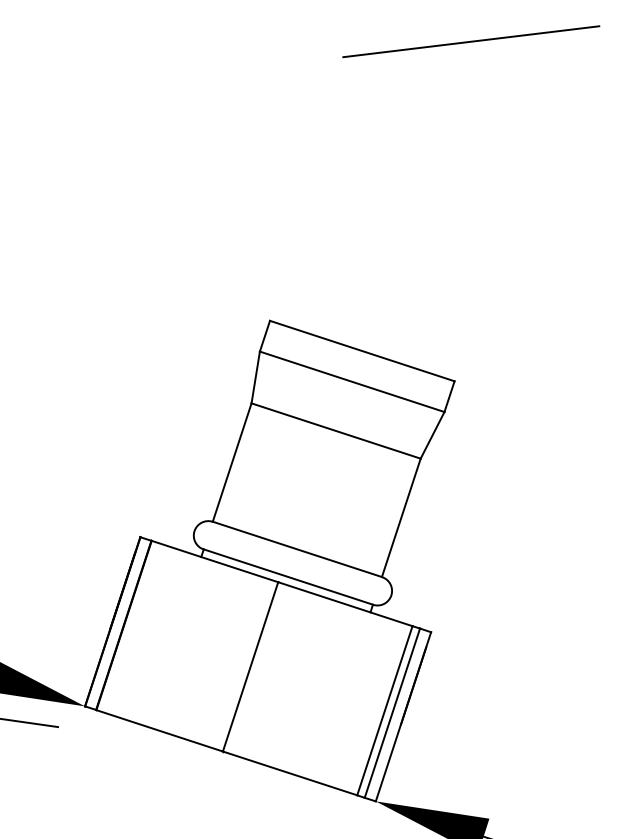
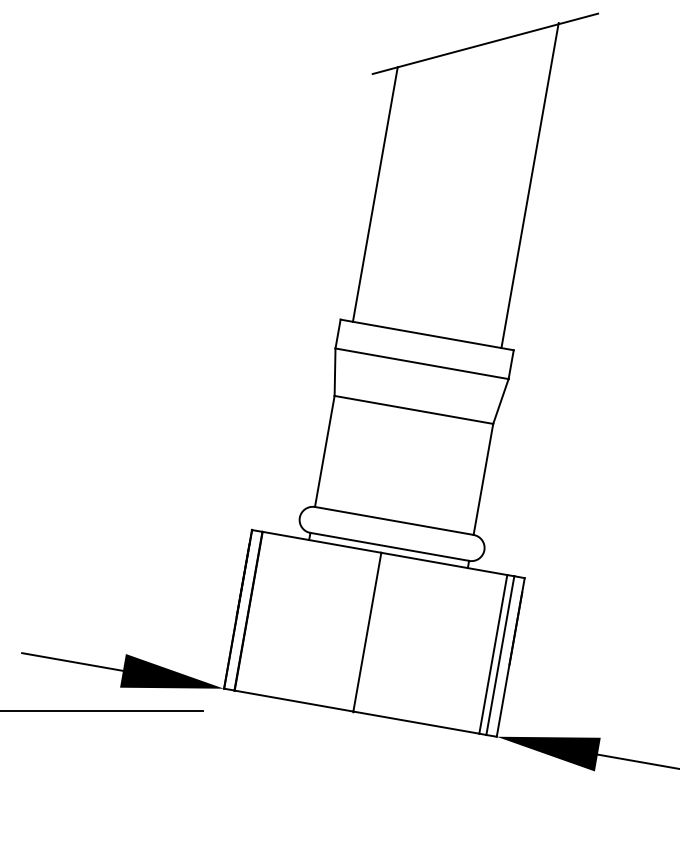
line: (326, 189) -> (374, 194), added
line: (497, 203) -> (529, 185), added

